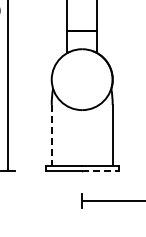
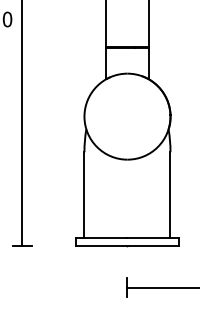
line: (51, 135) -> (84, 195), dashed -> solid
line: (100, 171) -> (153, 246), dashed -> solid

